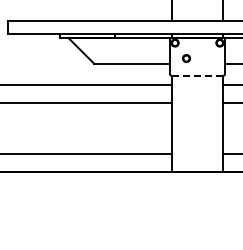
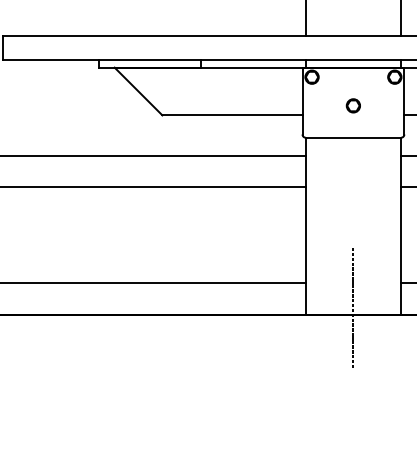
part: (186, 58) -> (353, 105), moved
line: (197, 75) -> (353, 137), dashed -> solid
line: (197, 167) -> (353, 307), added

